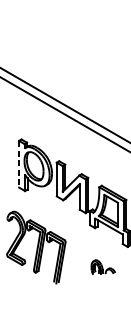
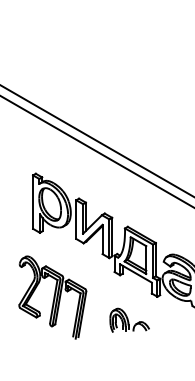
line: (19, 164) -> (33, 202), dashed -> solid
part: (103, 266) -> (129, 319), size x1.43

